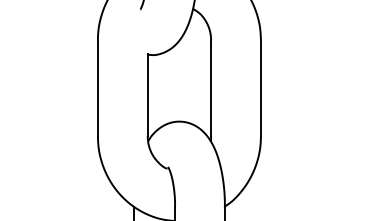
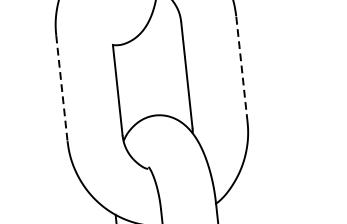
line: (97, 88) -> (61, 88), solid -> dashed
line: (260, 88) -> (241, 69), solid -> dashed

